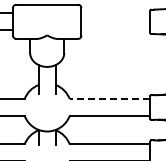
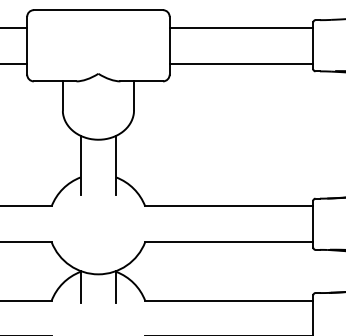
line: (115, 13) -> (240, 28), added
line: (115, 30) -> (240, 63), added
line: (109, 98) -> (228, 205), dashed -> solid

